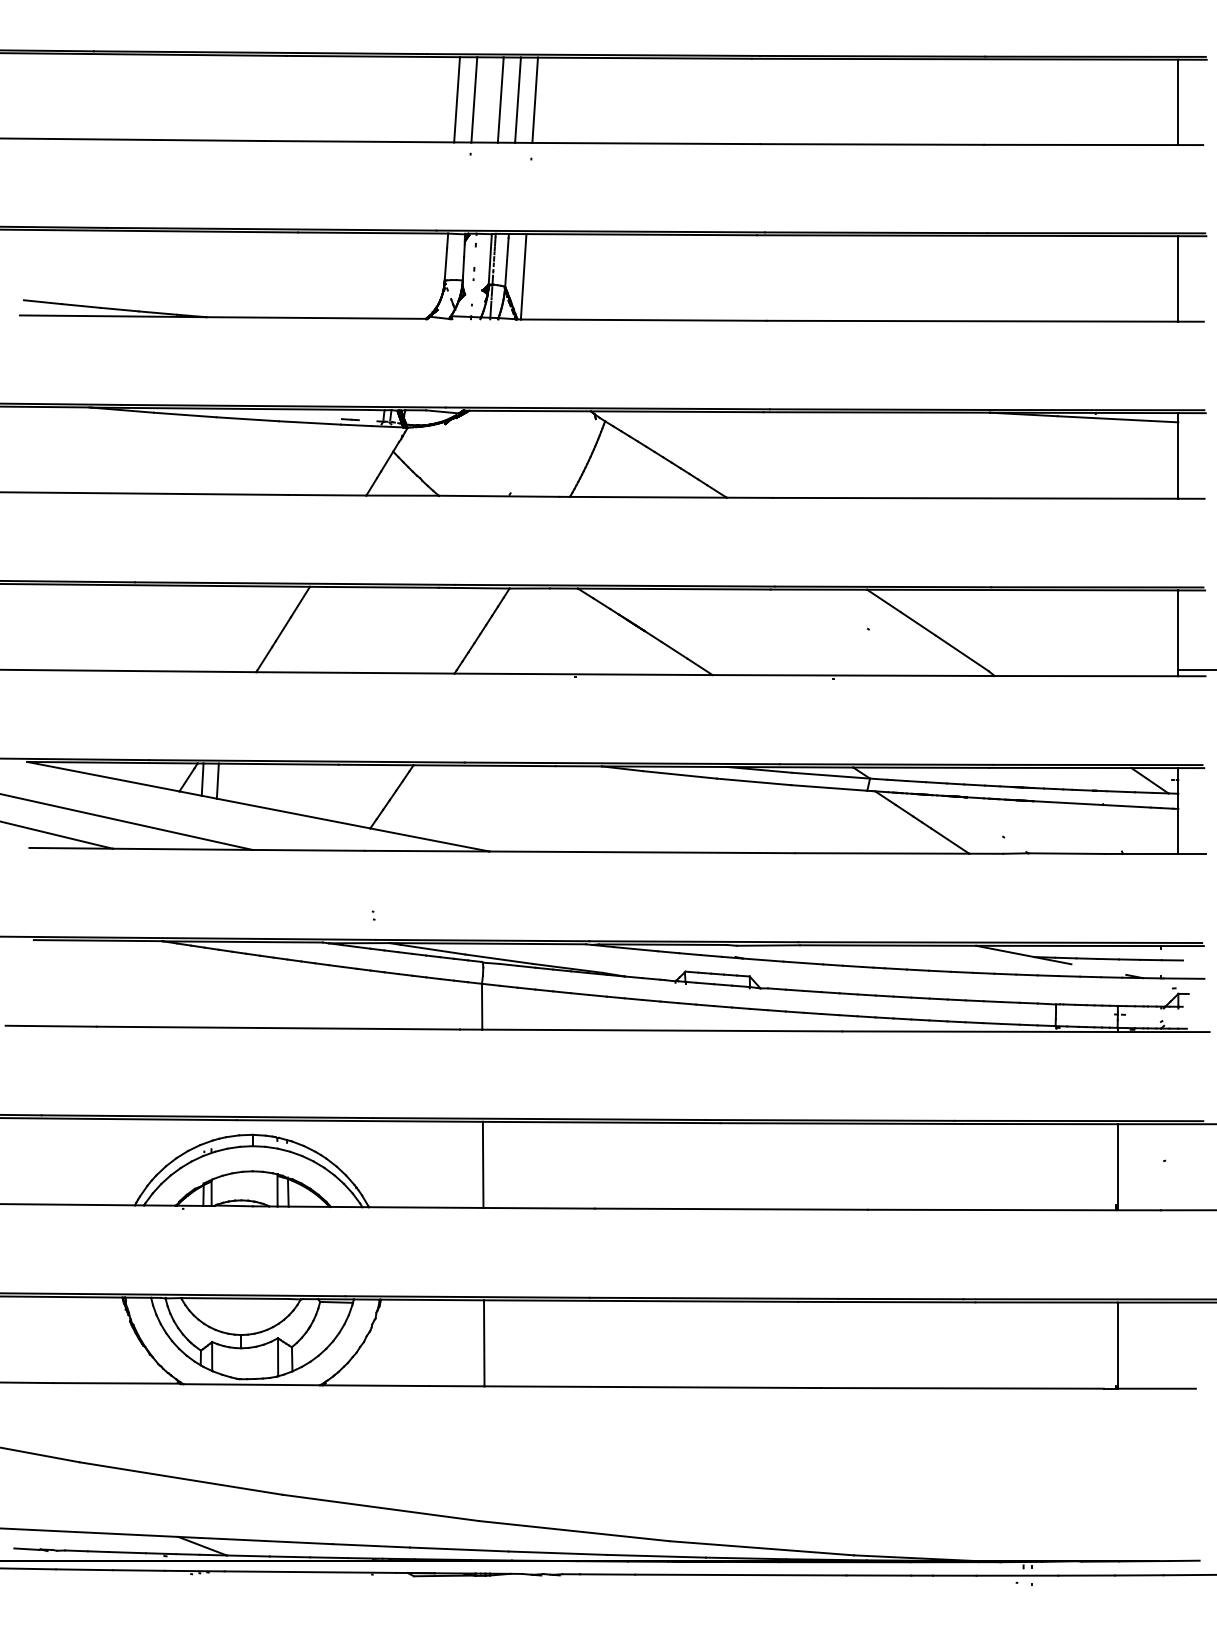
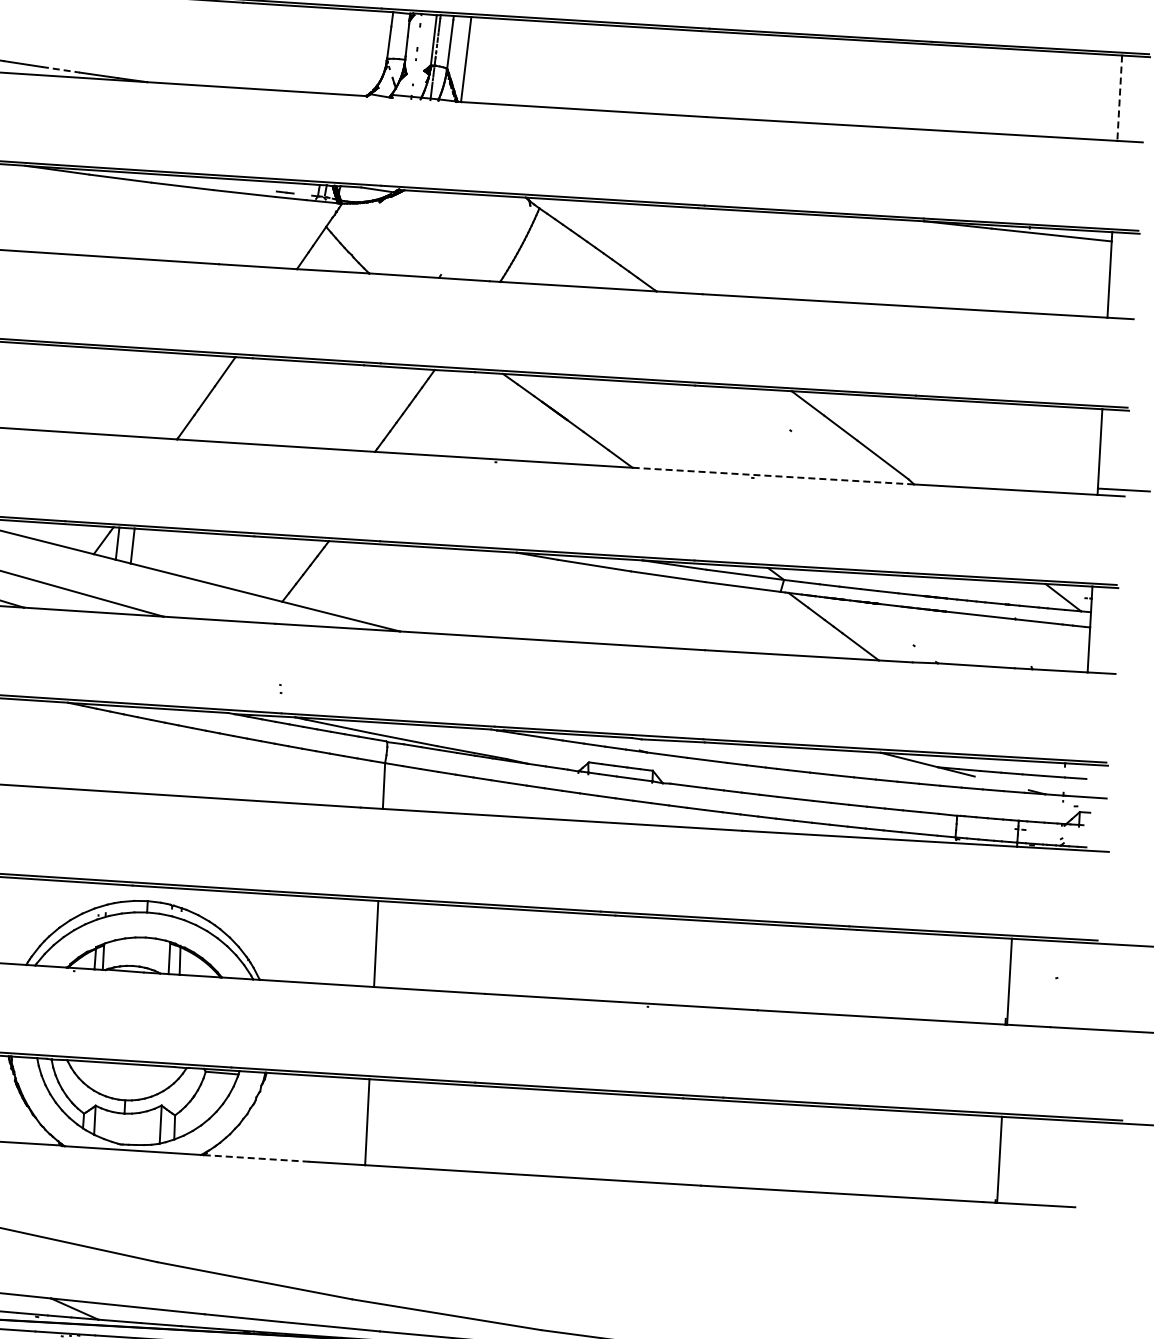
line: (1178, 278) -> (1119, 97), solid -> dashed
line: (120, 309) -> (61, 69), solid -> dashed
line: (853, 675) -> (773, 476), solid -> dashed
line: (375, 1385) -> (256, 1158), solid -> dashed

